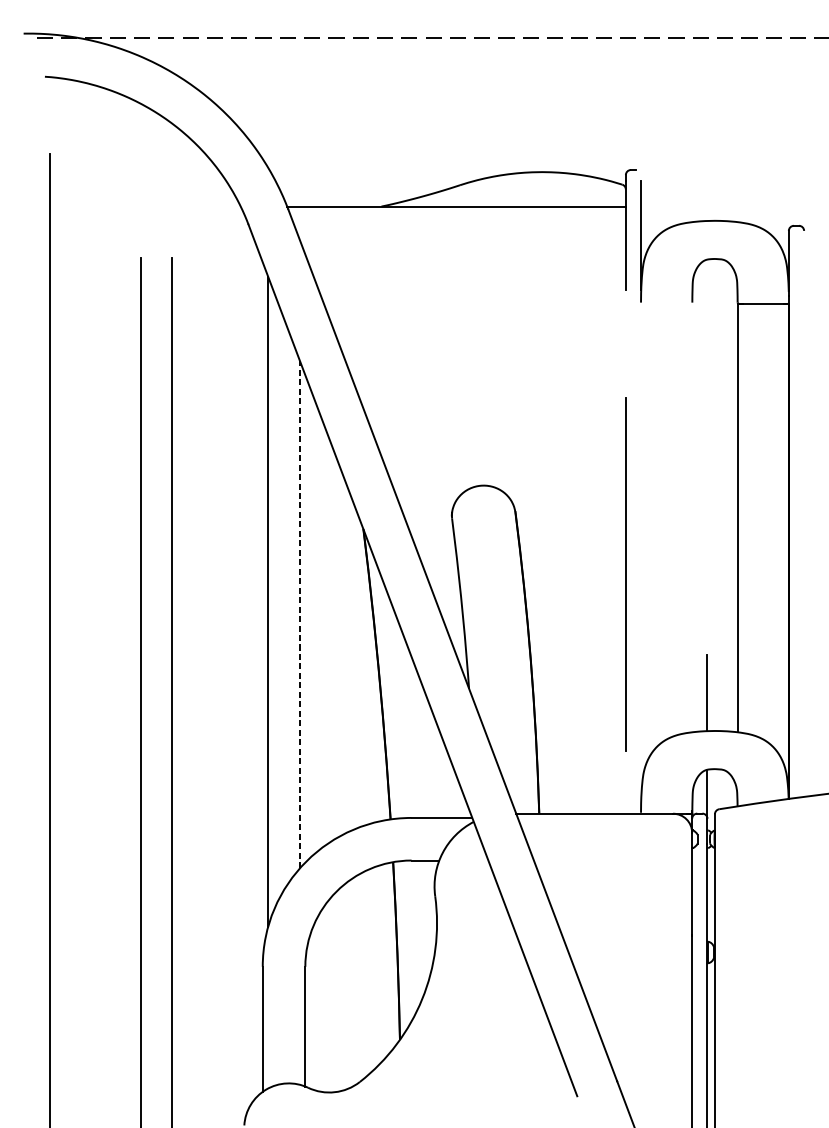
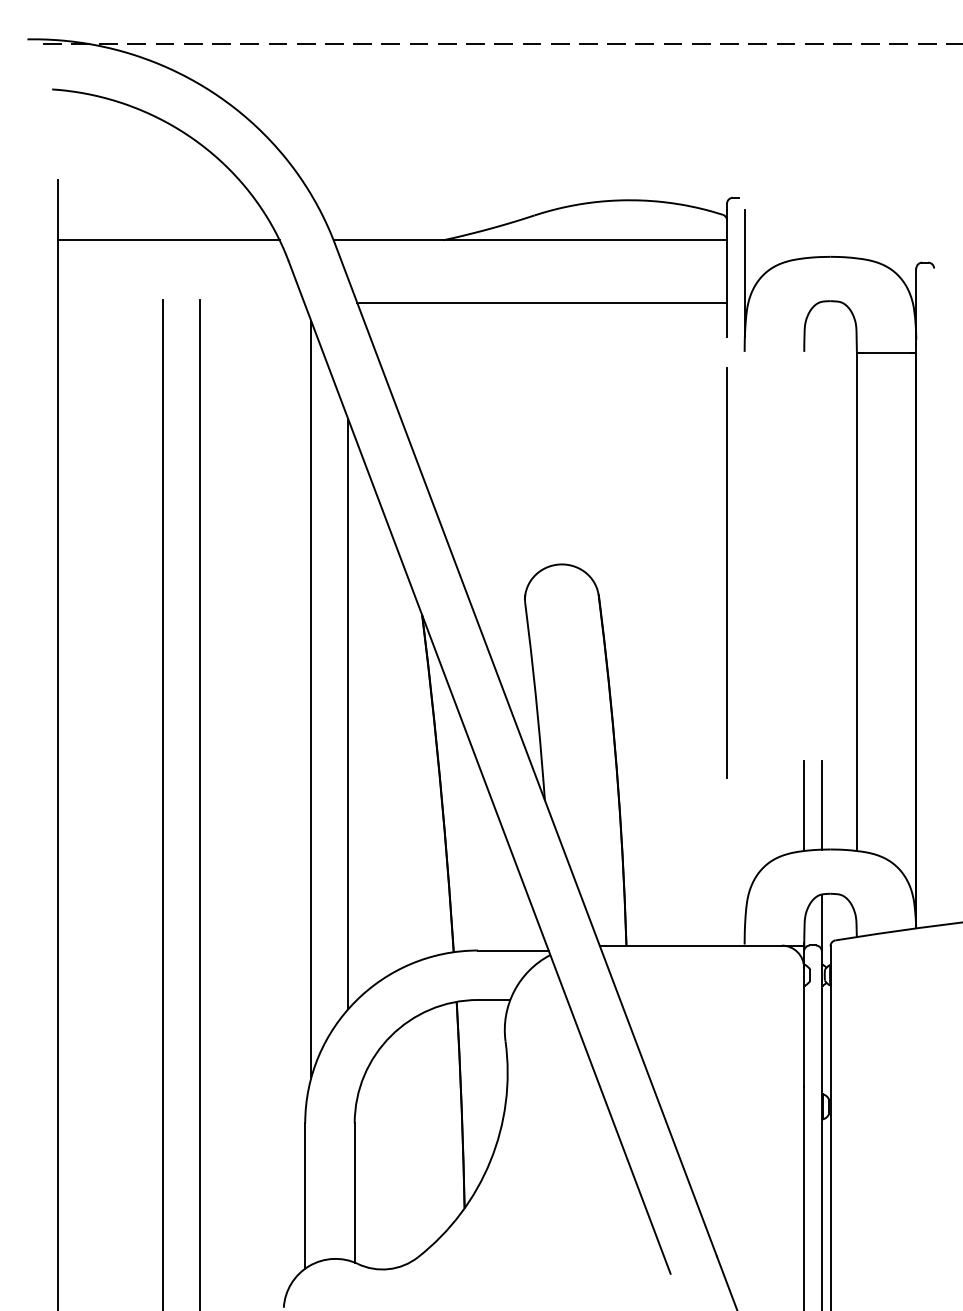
line: (145, 206) -> (168, 240), added
line: (467, 260) -> (542, 302), added
line: (625, 574) -> (726, 572), moved
line: (300, 614) -> (348, 714), dashed -> solid
line: (692, 693) -> (804, 806), added

